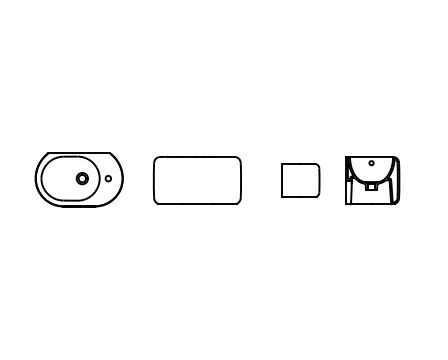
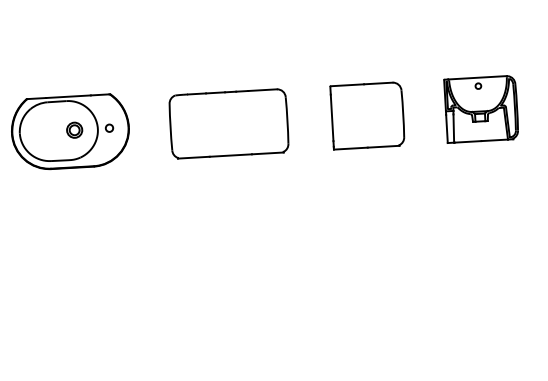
part: (300, 180) -> (367, 115), size x1.43
part: (372, 180) -> (481, 109), moved

